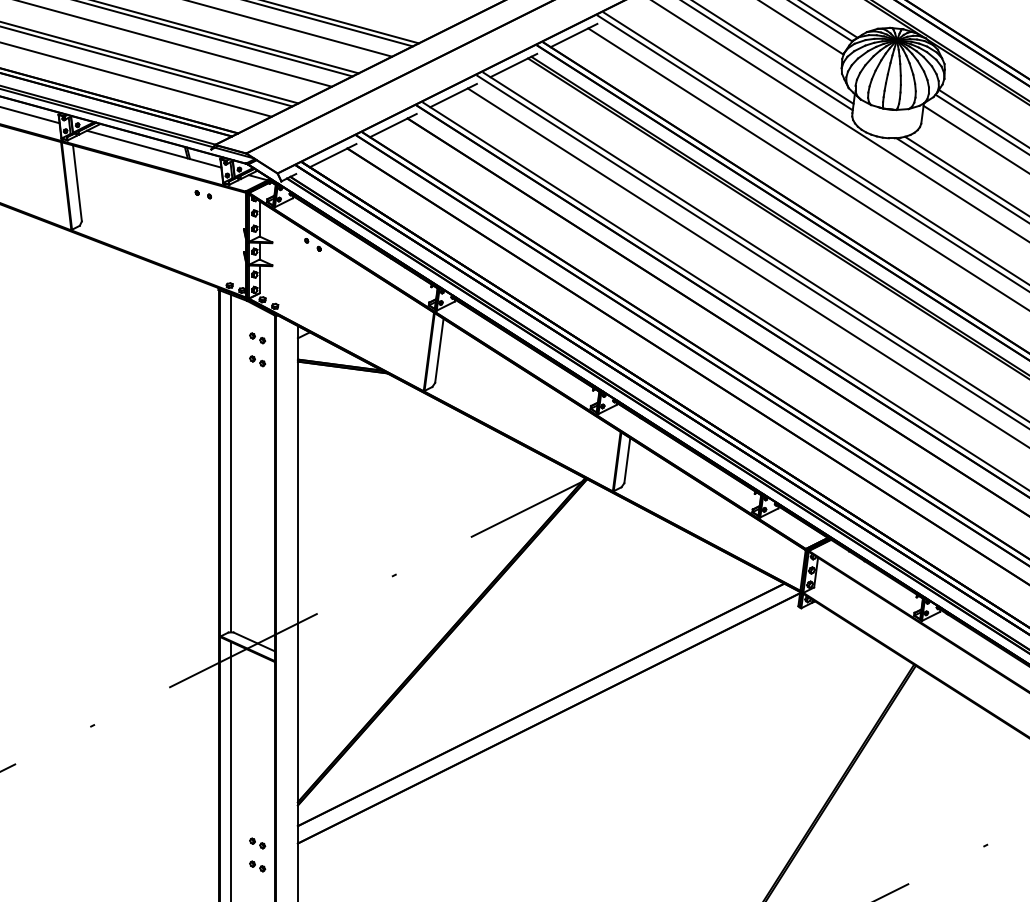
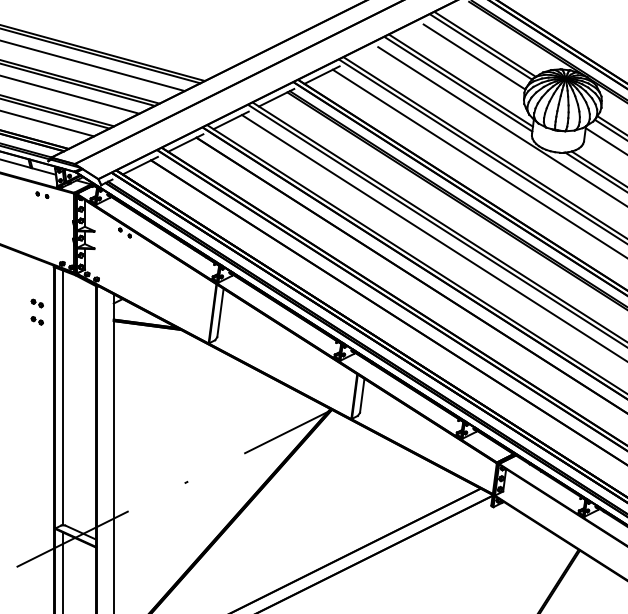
part: (260, 343) -> (39, 307), moved

